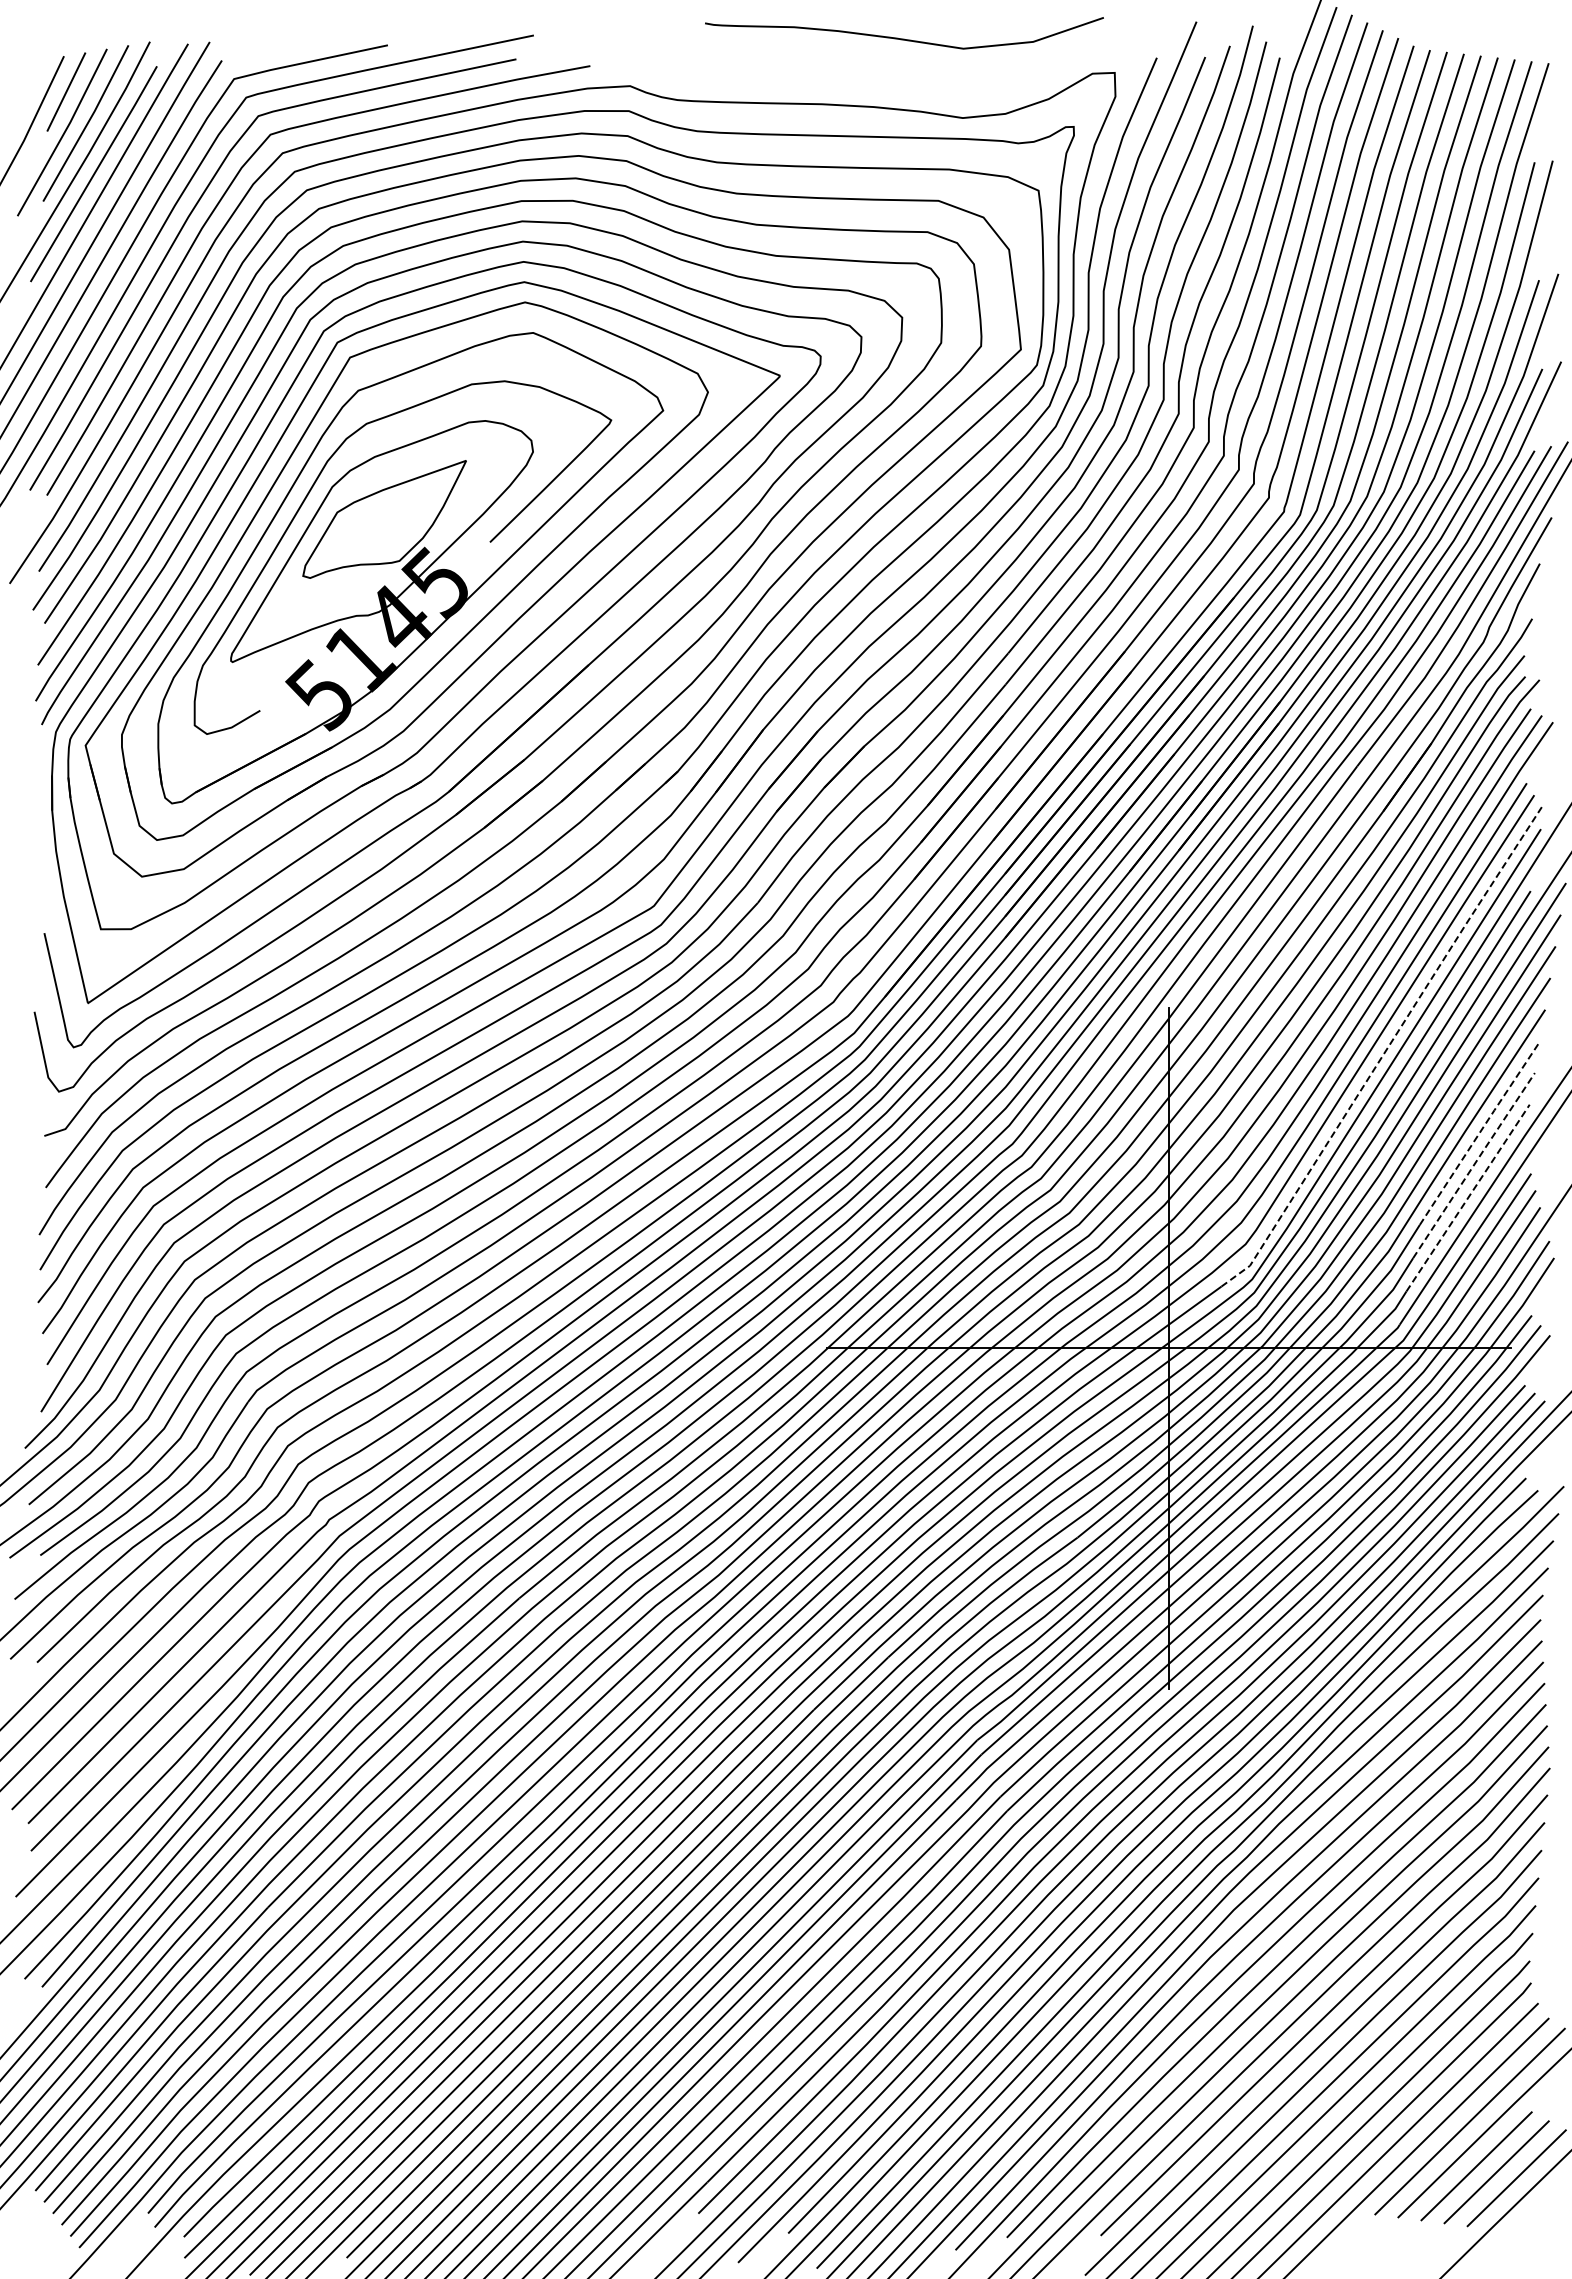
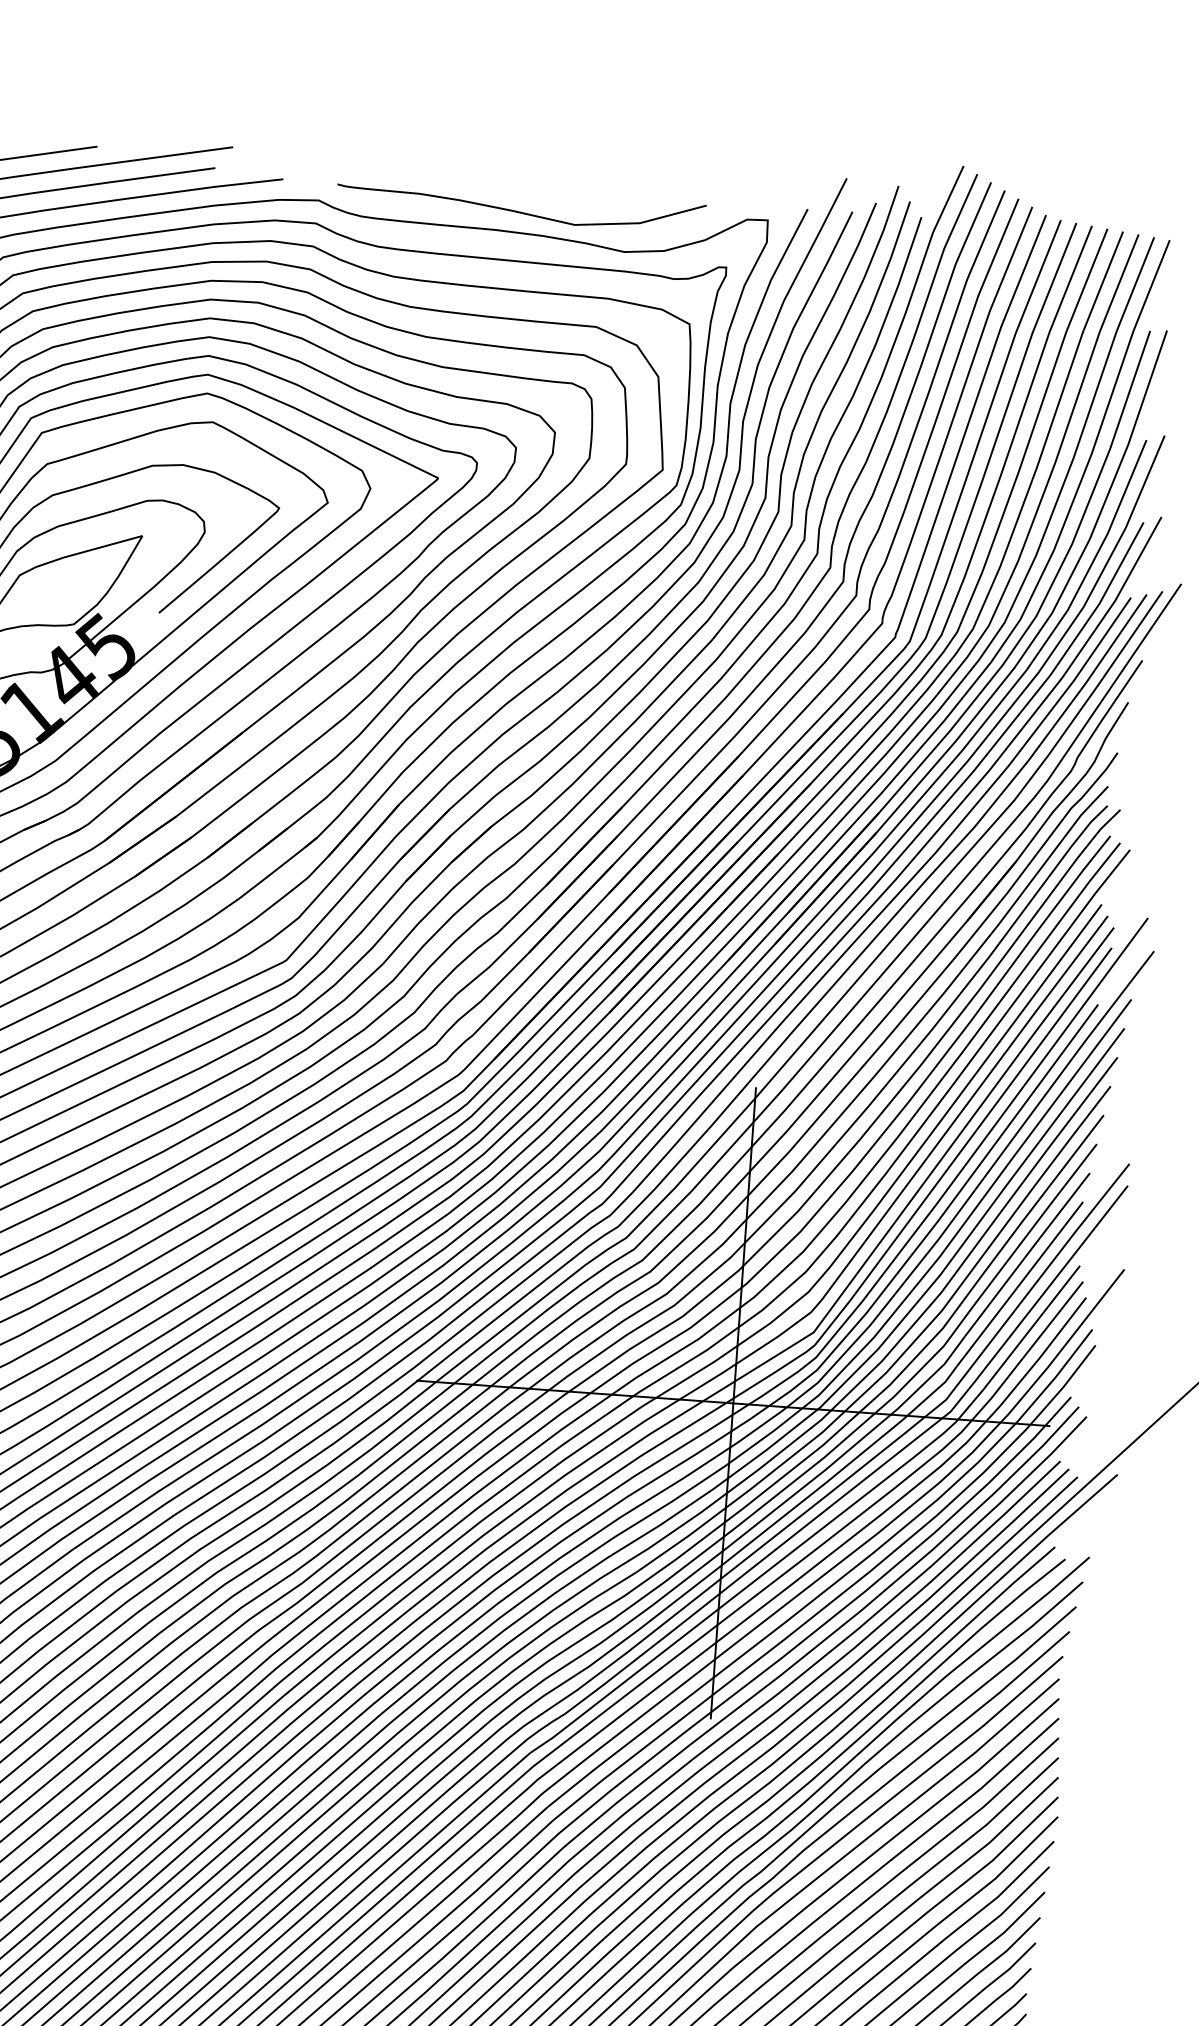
curve: (904, 38) -> (520, 211), moved
line: (1385, 1051) -> (953, 1143), dashed -> solid
line: (1480, 1132) -> (1035, 1224), dashed -> solid
line: (1474, 1164) -> (1028, 1253), dashed -> solid
line: (1468, 1198) -> (1020, 1284), dashed -> solid

